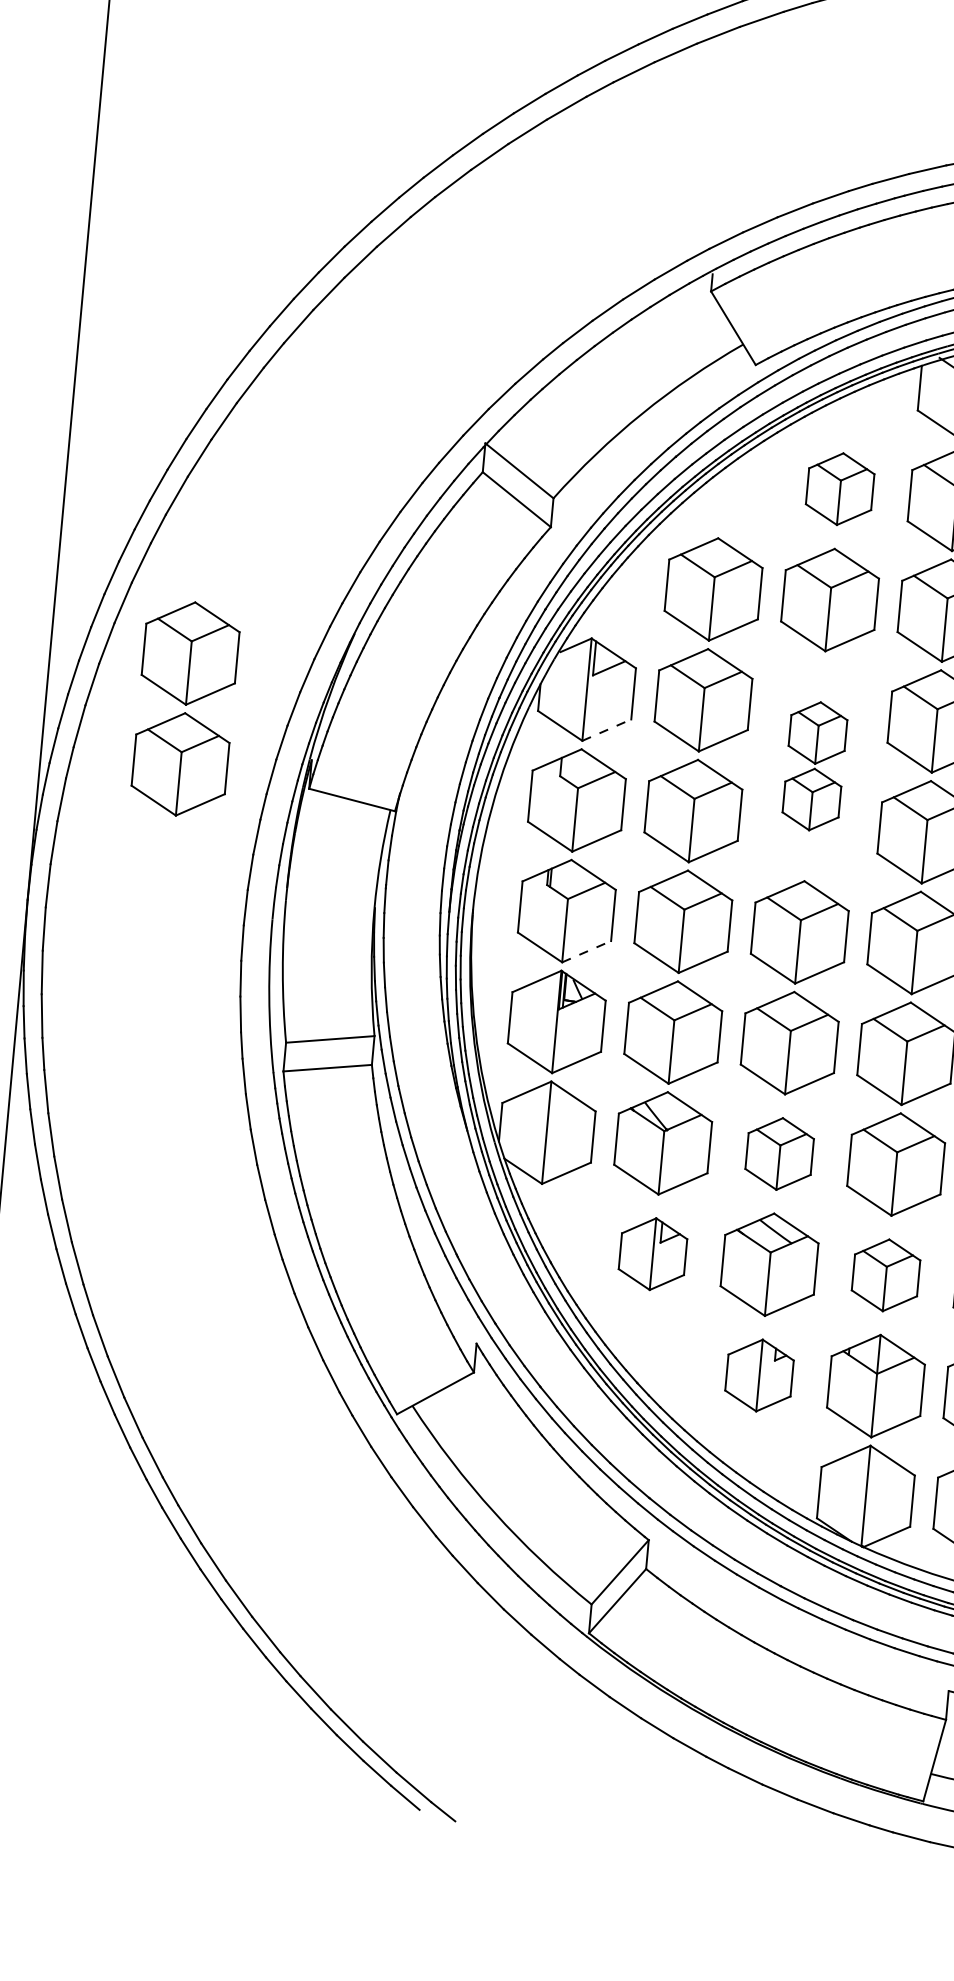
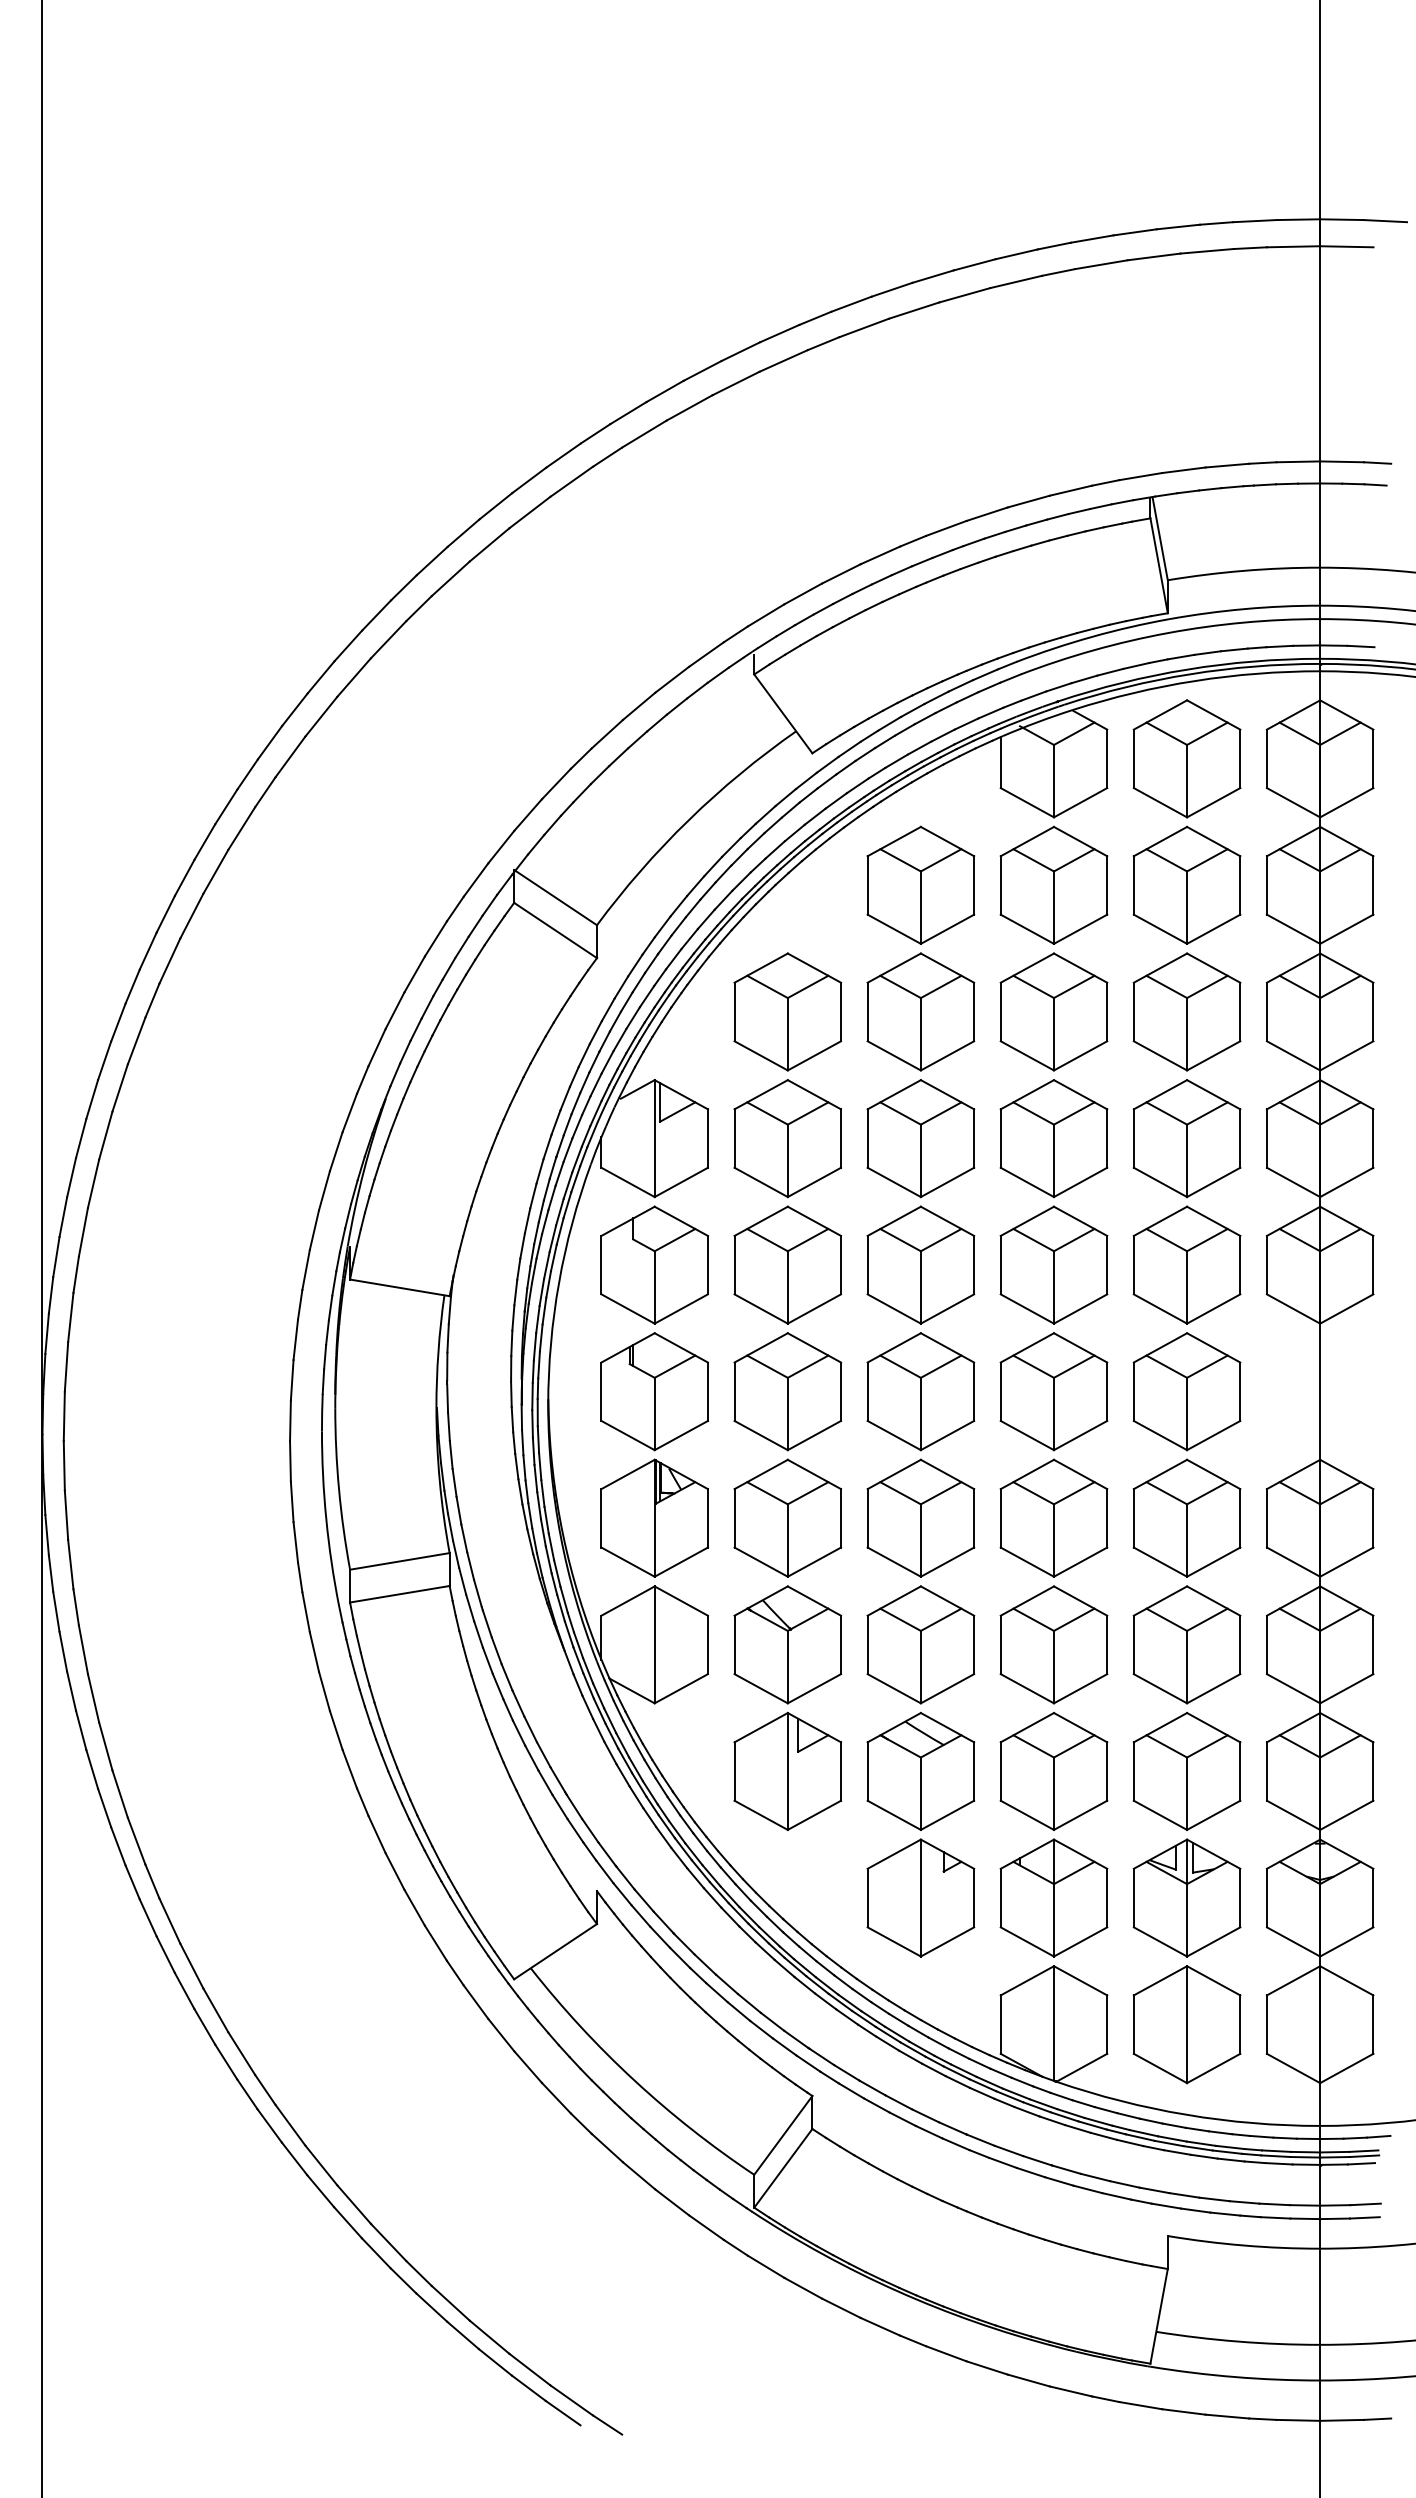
part: (839, 488) -> (920, 884), size x1.43
part: (185, 708) -> (201, 1201), removed
line: (606, 730) -> (681, 1182), dashed -> solid
part: (814, 765) -> (920, 1201), size x1.67
line: (586, 951) -> (681, 1435), dashed -> solid
part: (779, 1153) -> (920, 1644), size x1.43
part: (652, 1254) -> (787, 1771), size x1.43
part: (885, 1275) -> (1053, 1771), size x1.43
part: (759, 1375) -> (920, 1897), size x1.43

